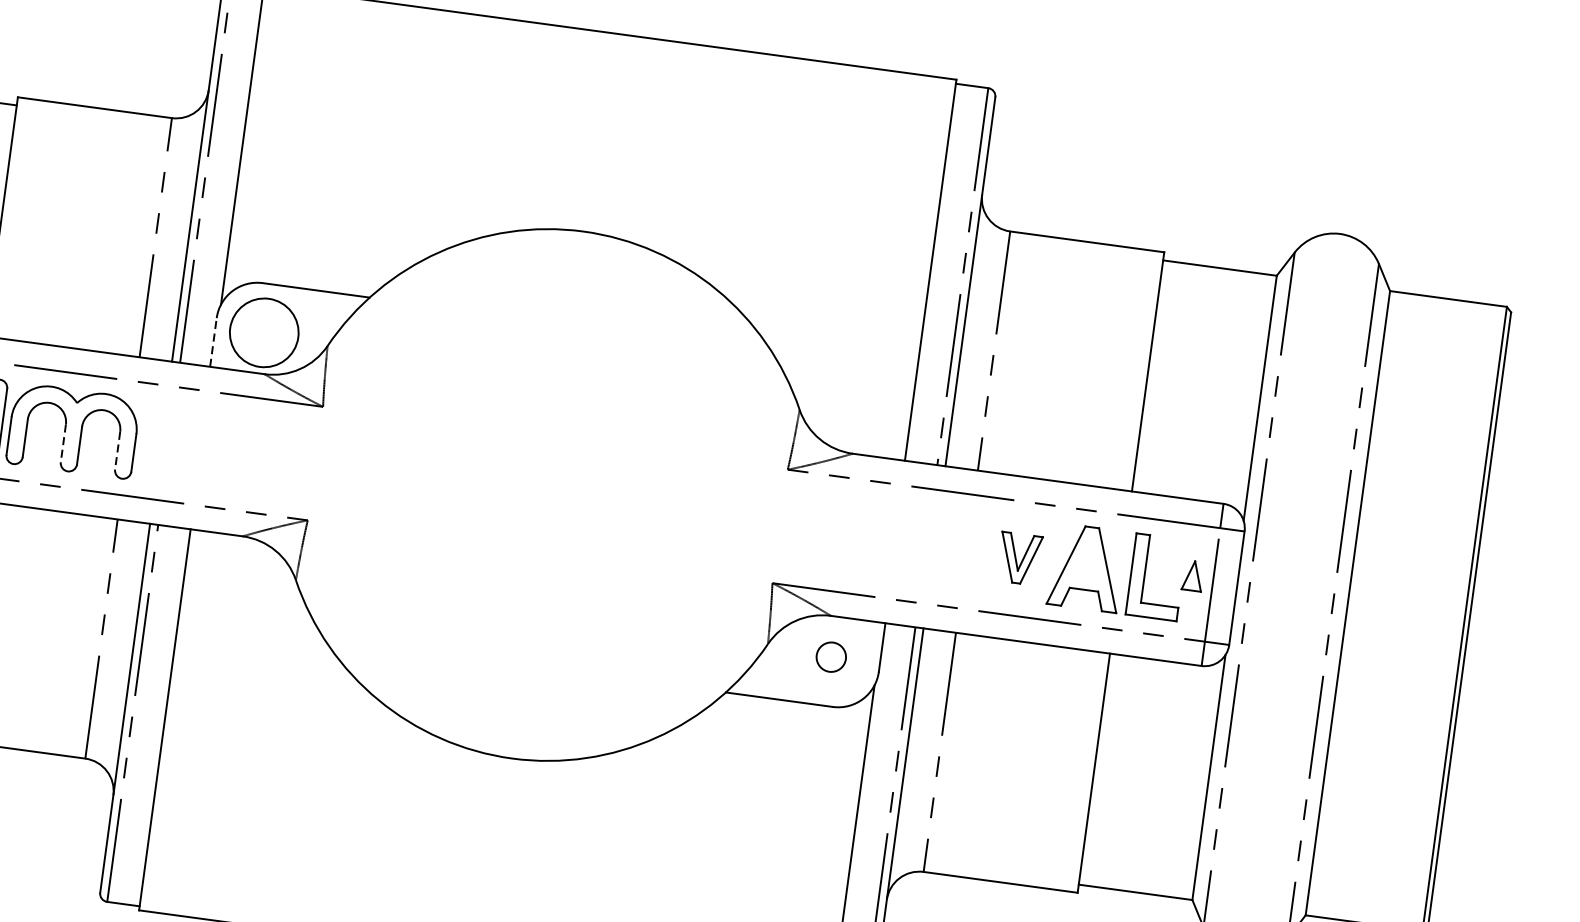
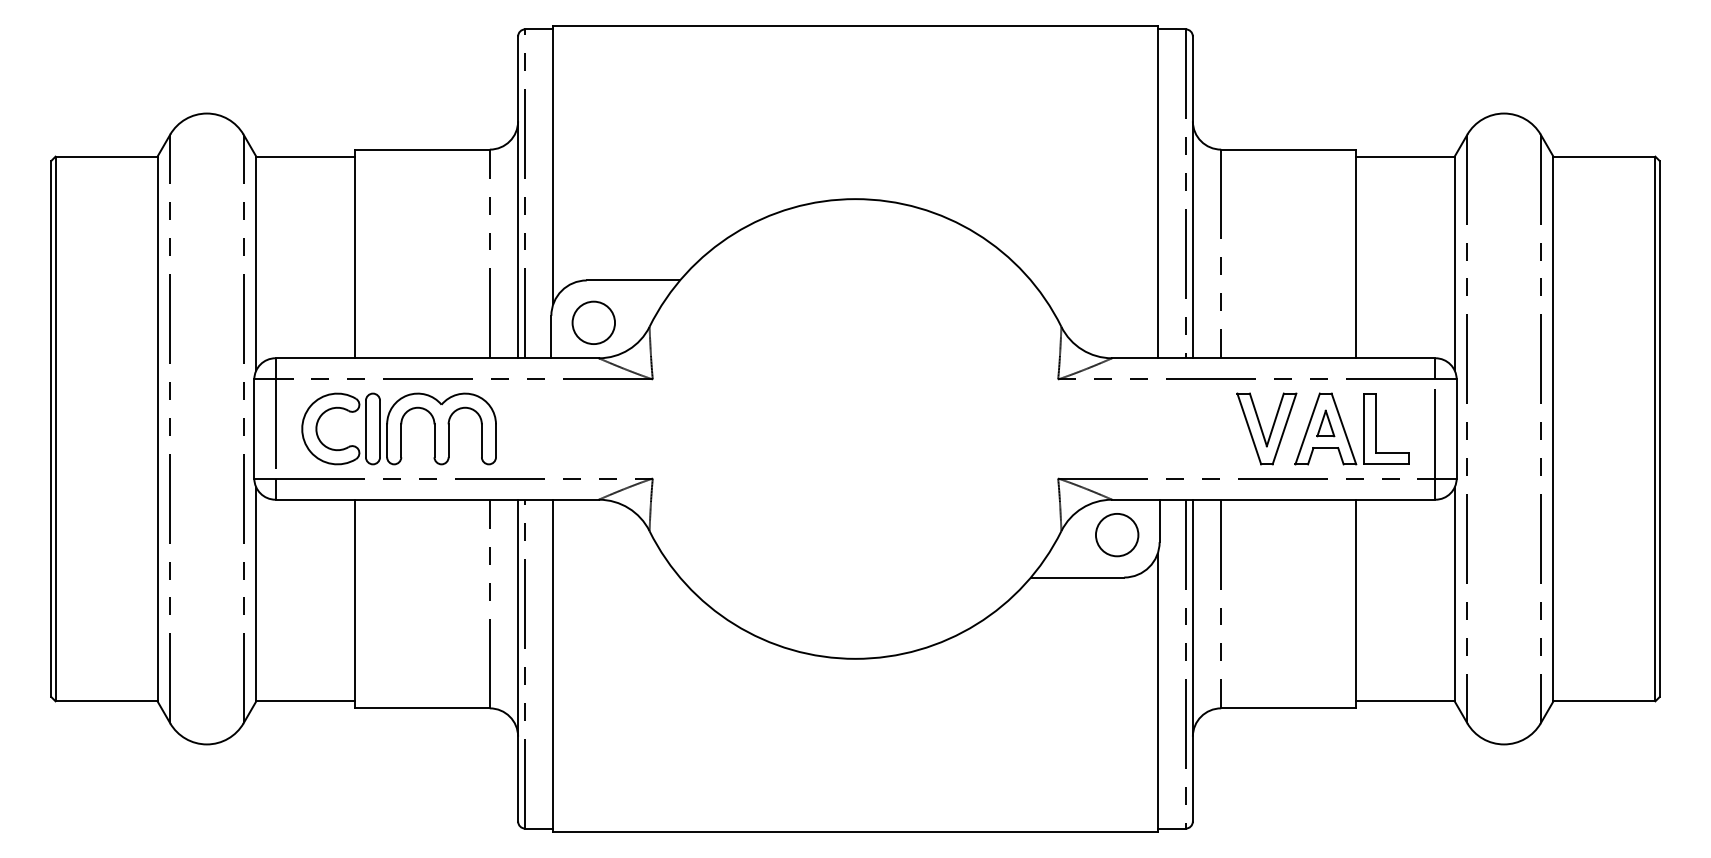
circle: (263, 332) -> (593, 322), size x0.71
line: (213, 341) -> (551, 336), dashed -> solid
line: (63, 444) -> (434, 441), dashed -> solid
line: (117, 451) -> (481, 441), dashed -> solid
part: (1018, 558) -> (1266, 428), size x1.67
part: (1192, 575) -> (1325, 423), moved
circle: (830, 656) -> (1116, 534), size x1.67

